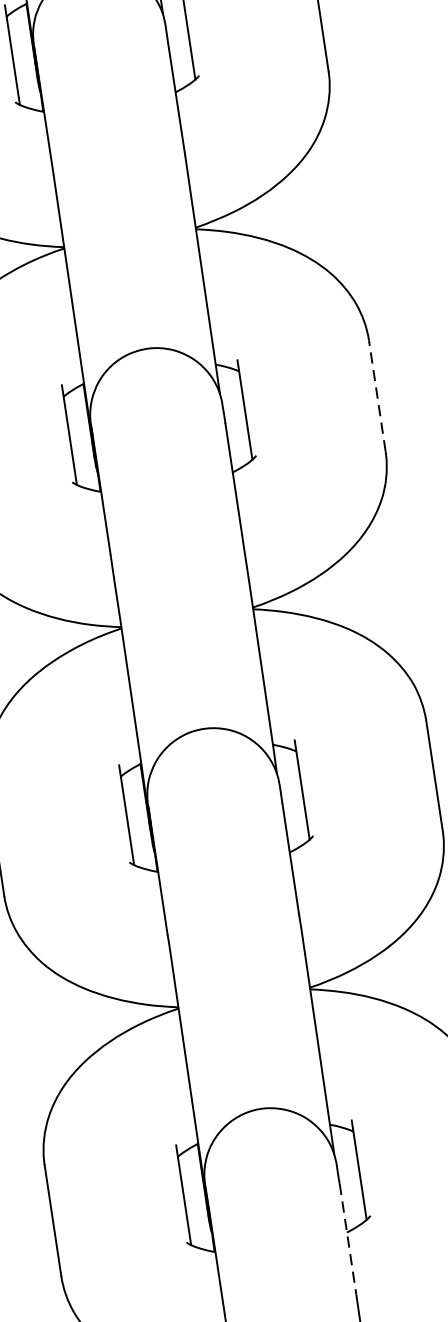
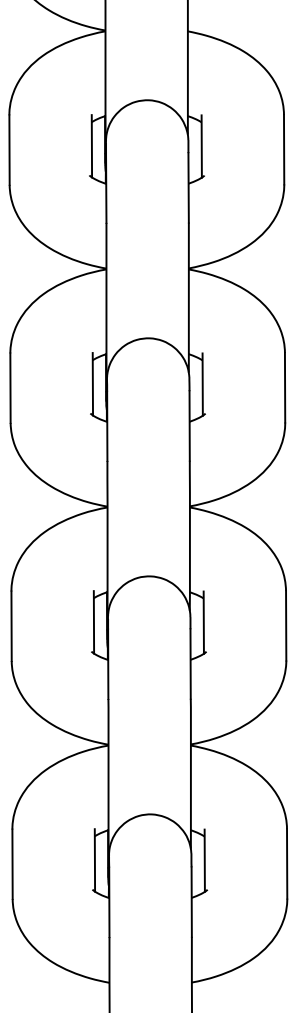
line: (377, 395) -> (285, 387), dashed -> solid
line: (347, 1239) -> (191, 902), dashed -> solid

